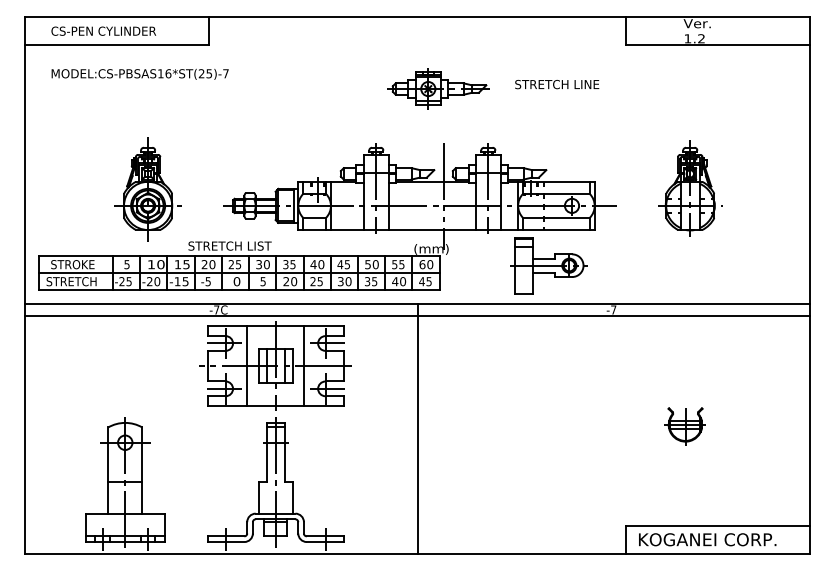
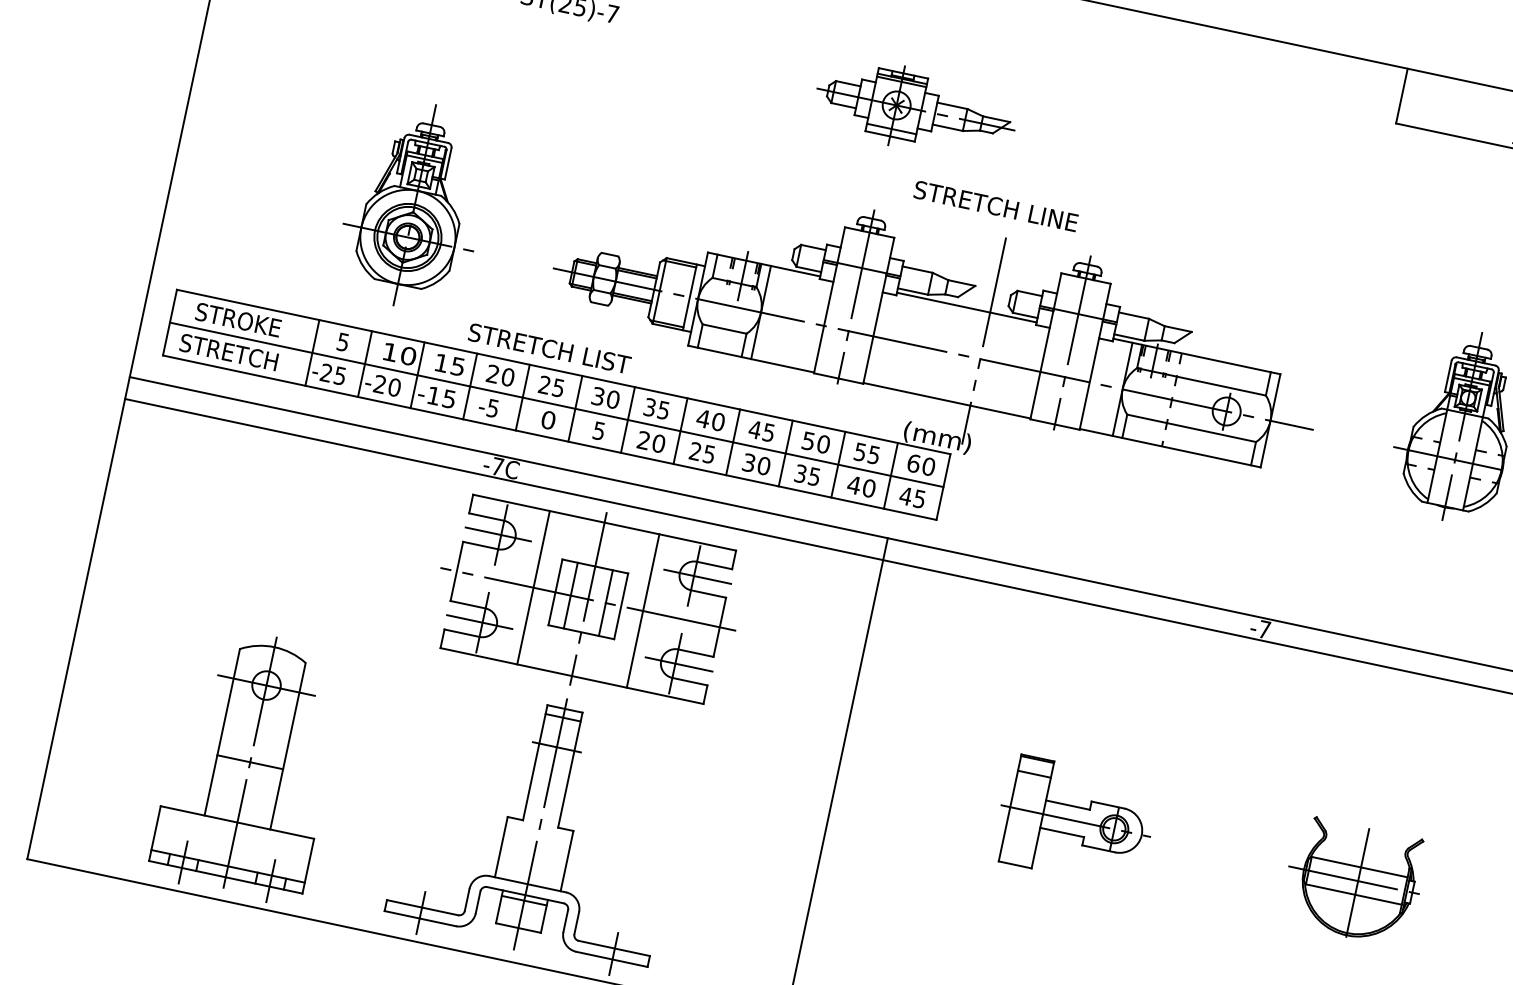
text: (557, 84) -> (996, 206), moved
part: (438, 88) -> (916, 108), moved
part: (548, 265) -> (1074, 820), moved
part: (683, 424) -> (1352, 879), size x1.67

